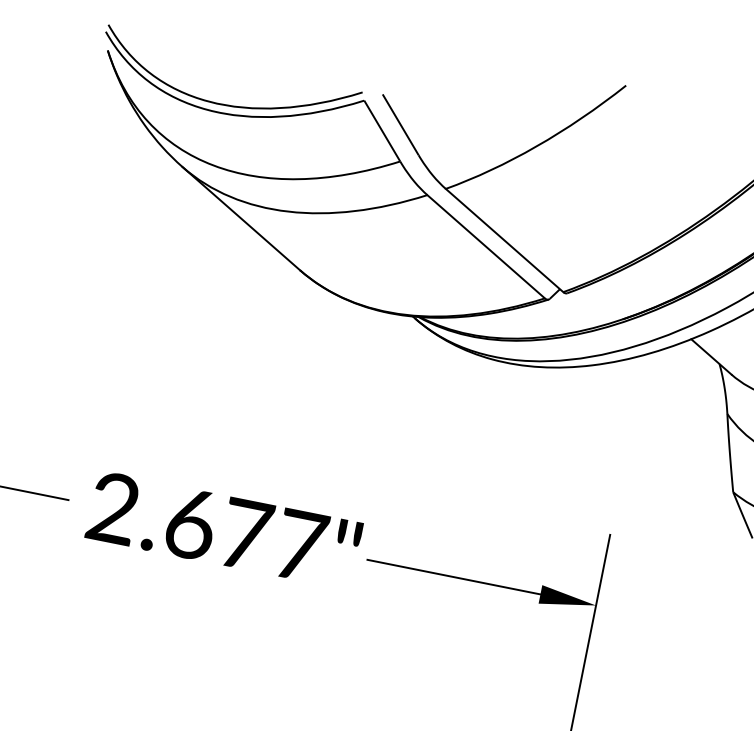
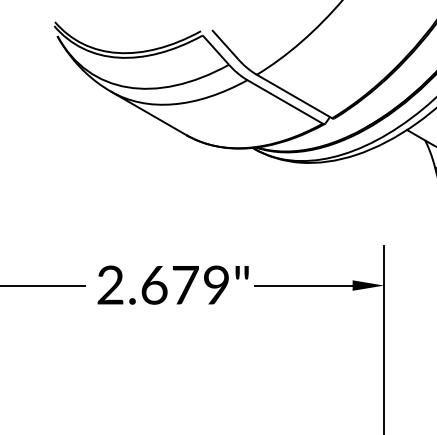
text: (302, 544) -> (217, 284), 2.677" -> 2.679"

